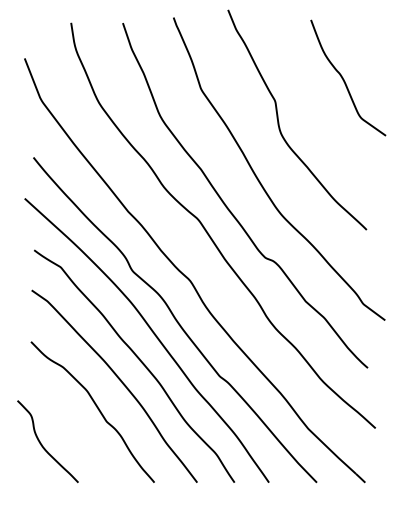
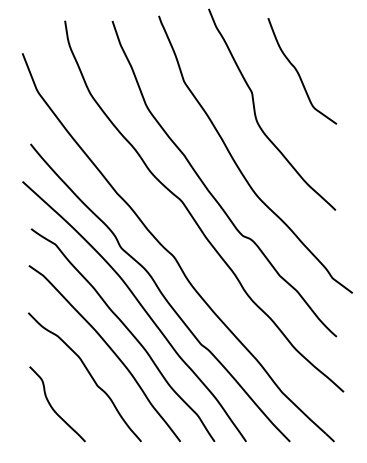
curve: (344, 79) -> (298, 72), moved
curve: (42, 444) -> (52, 406), moved

